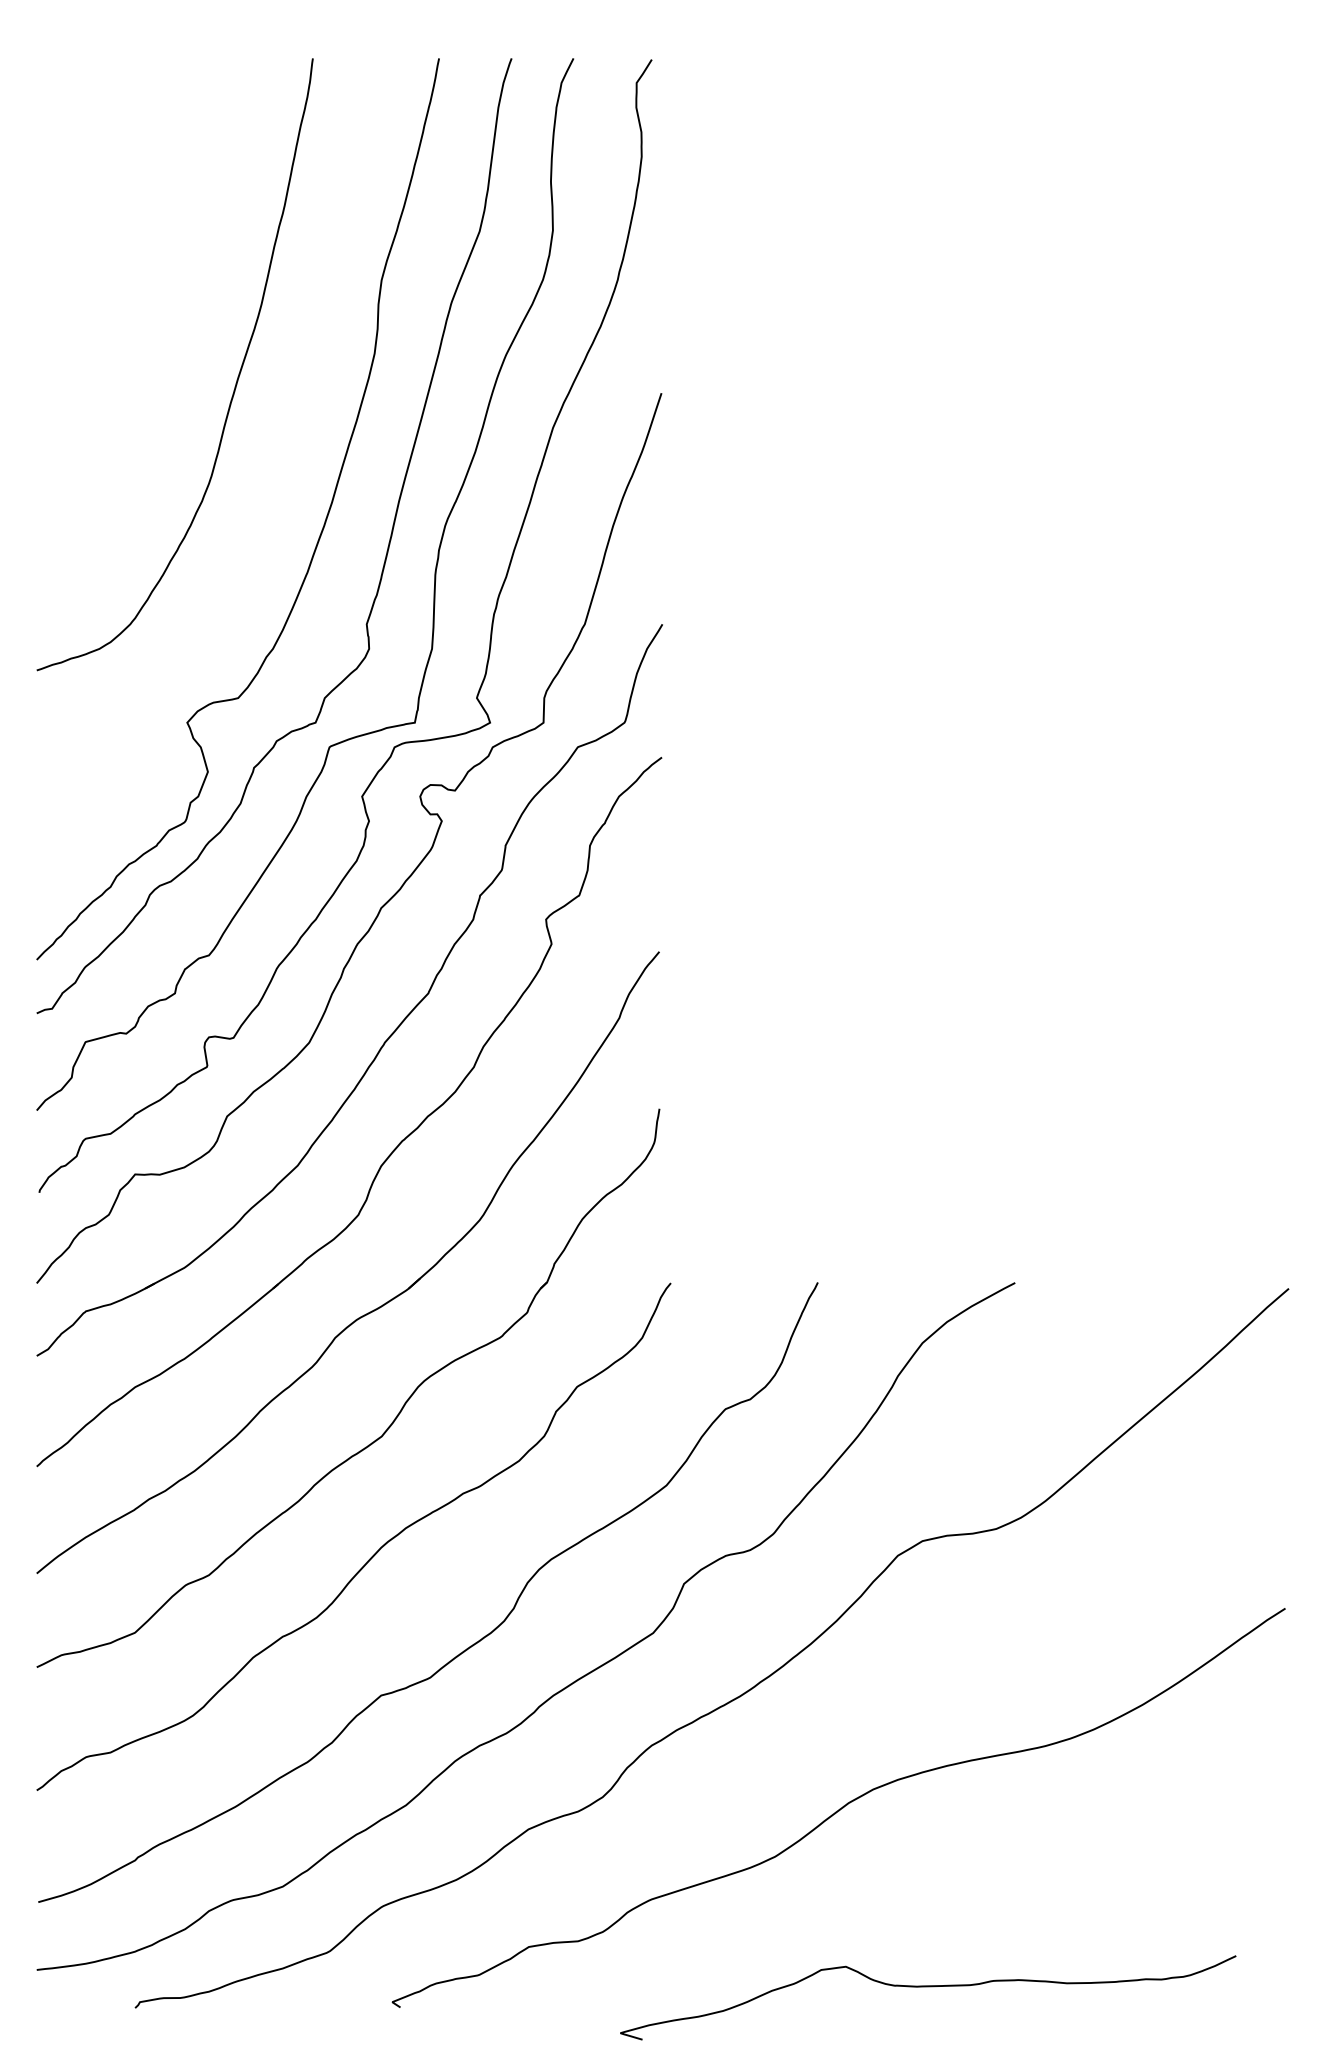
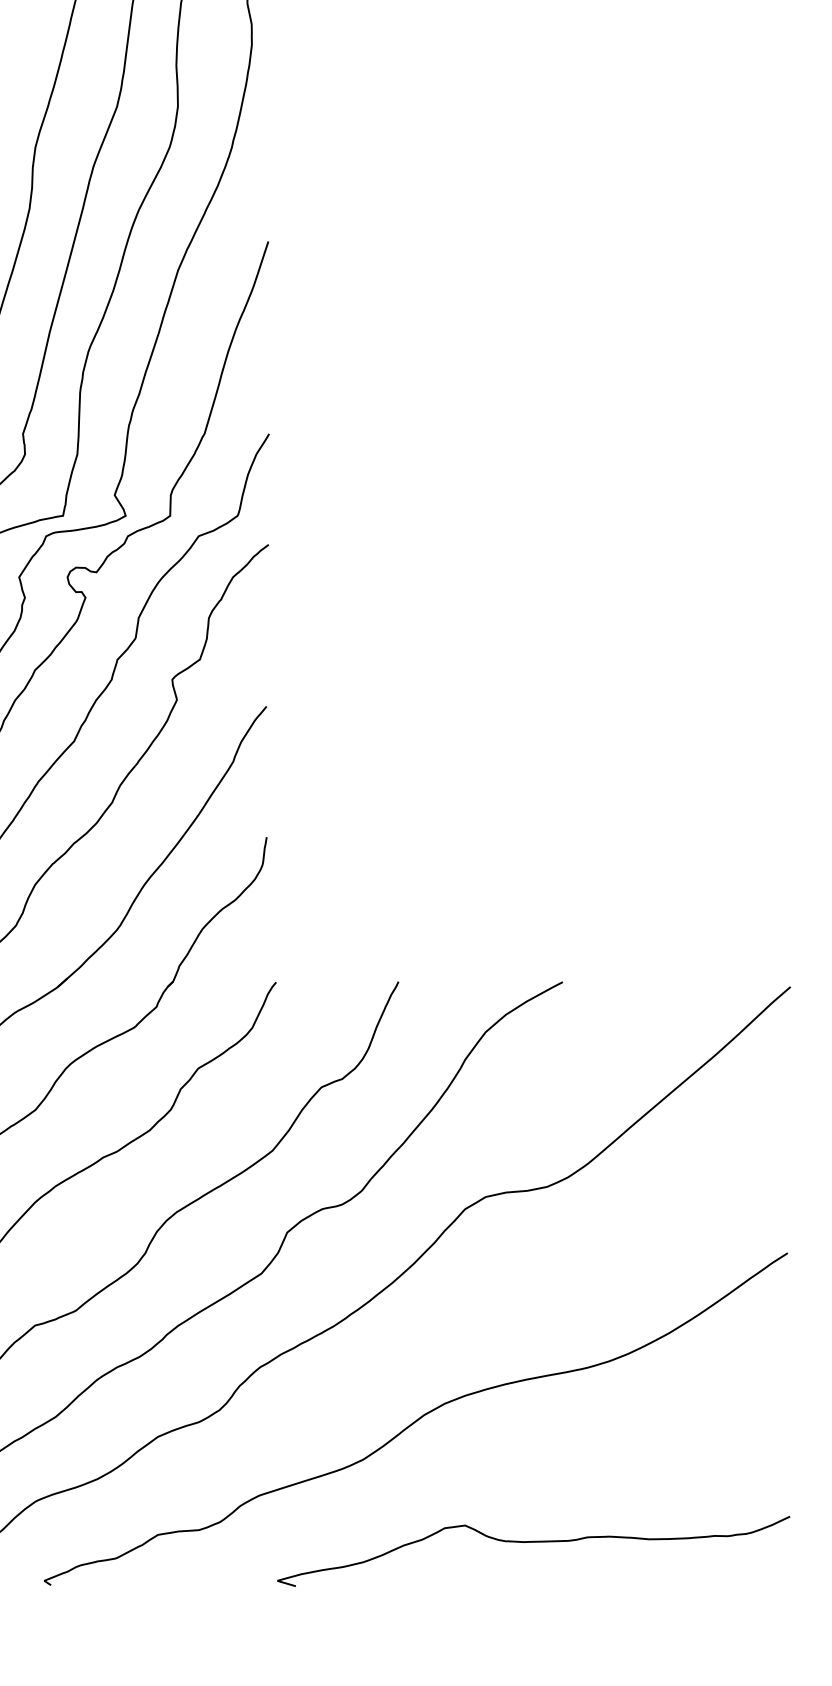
curve: (928, 1987) -> (533, 1542), moved

